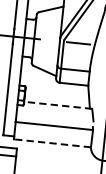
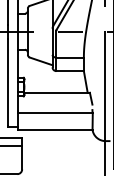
line: (58, 105) -> (57, 92), dashed -> solid
line: (51, 143) -> (54, 129), dashed -> solid

